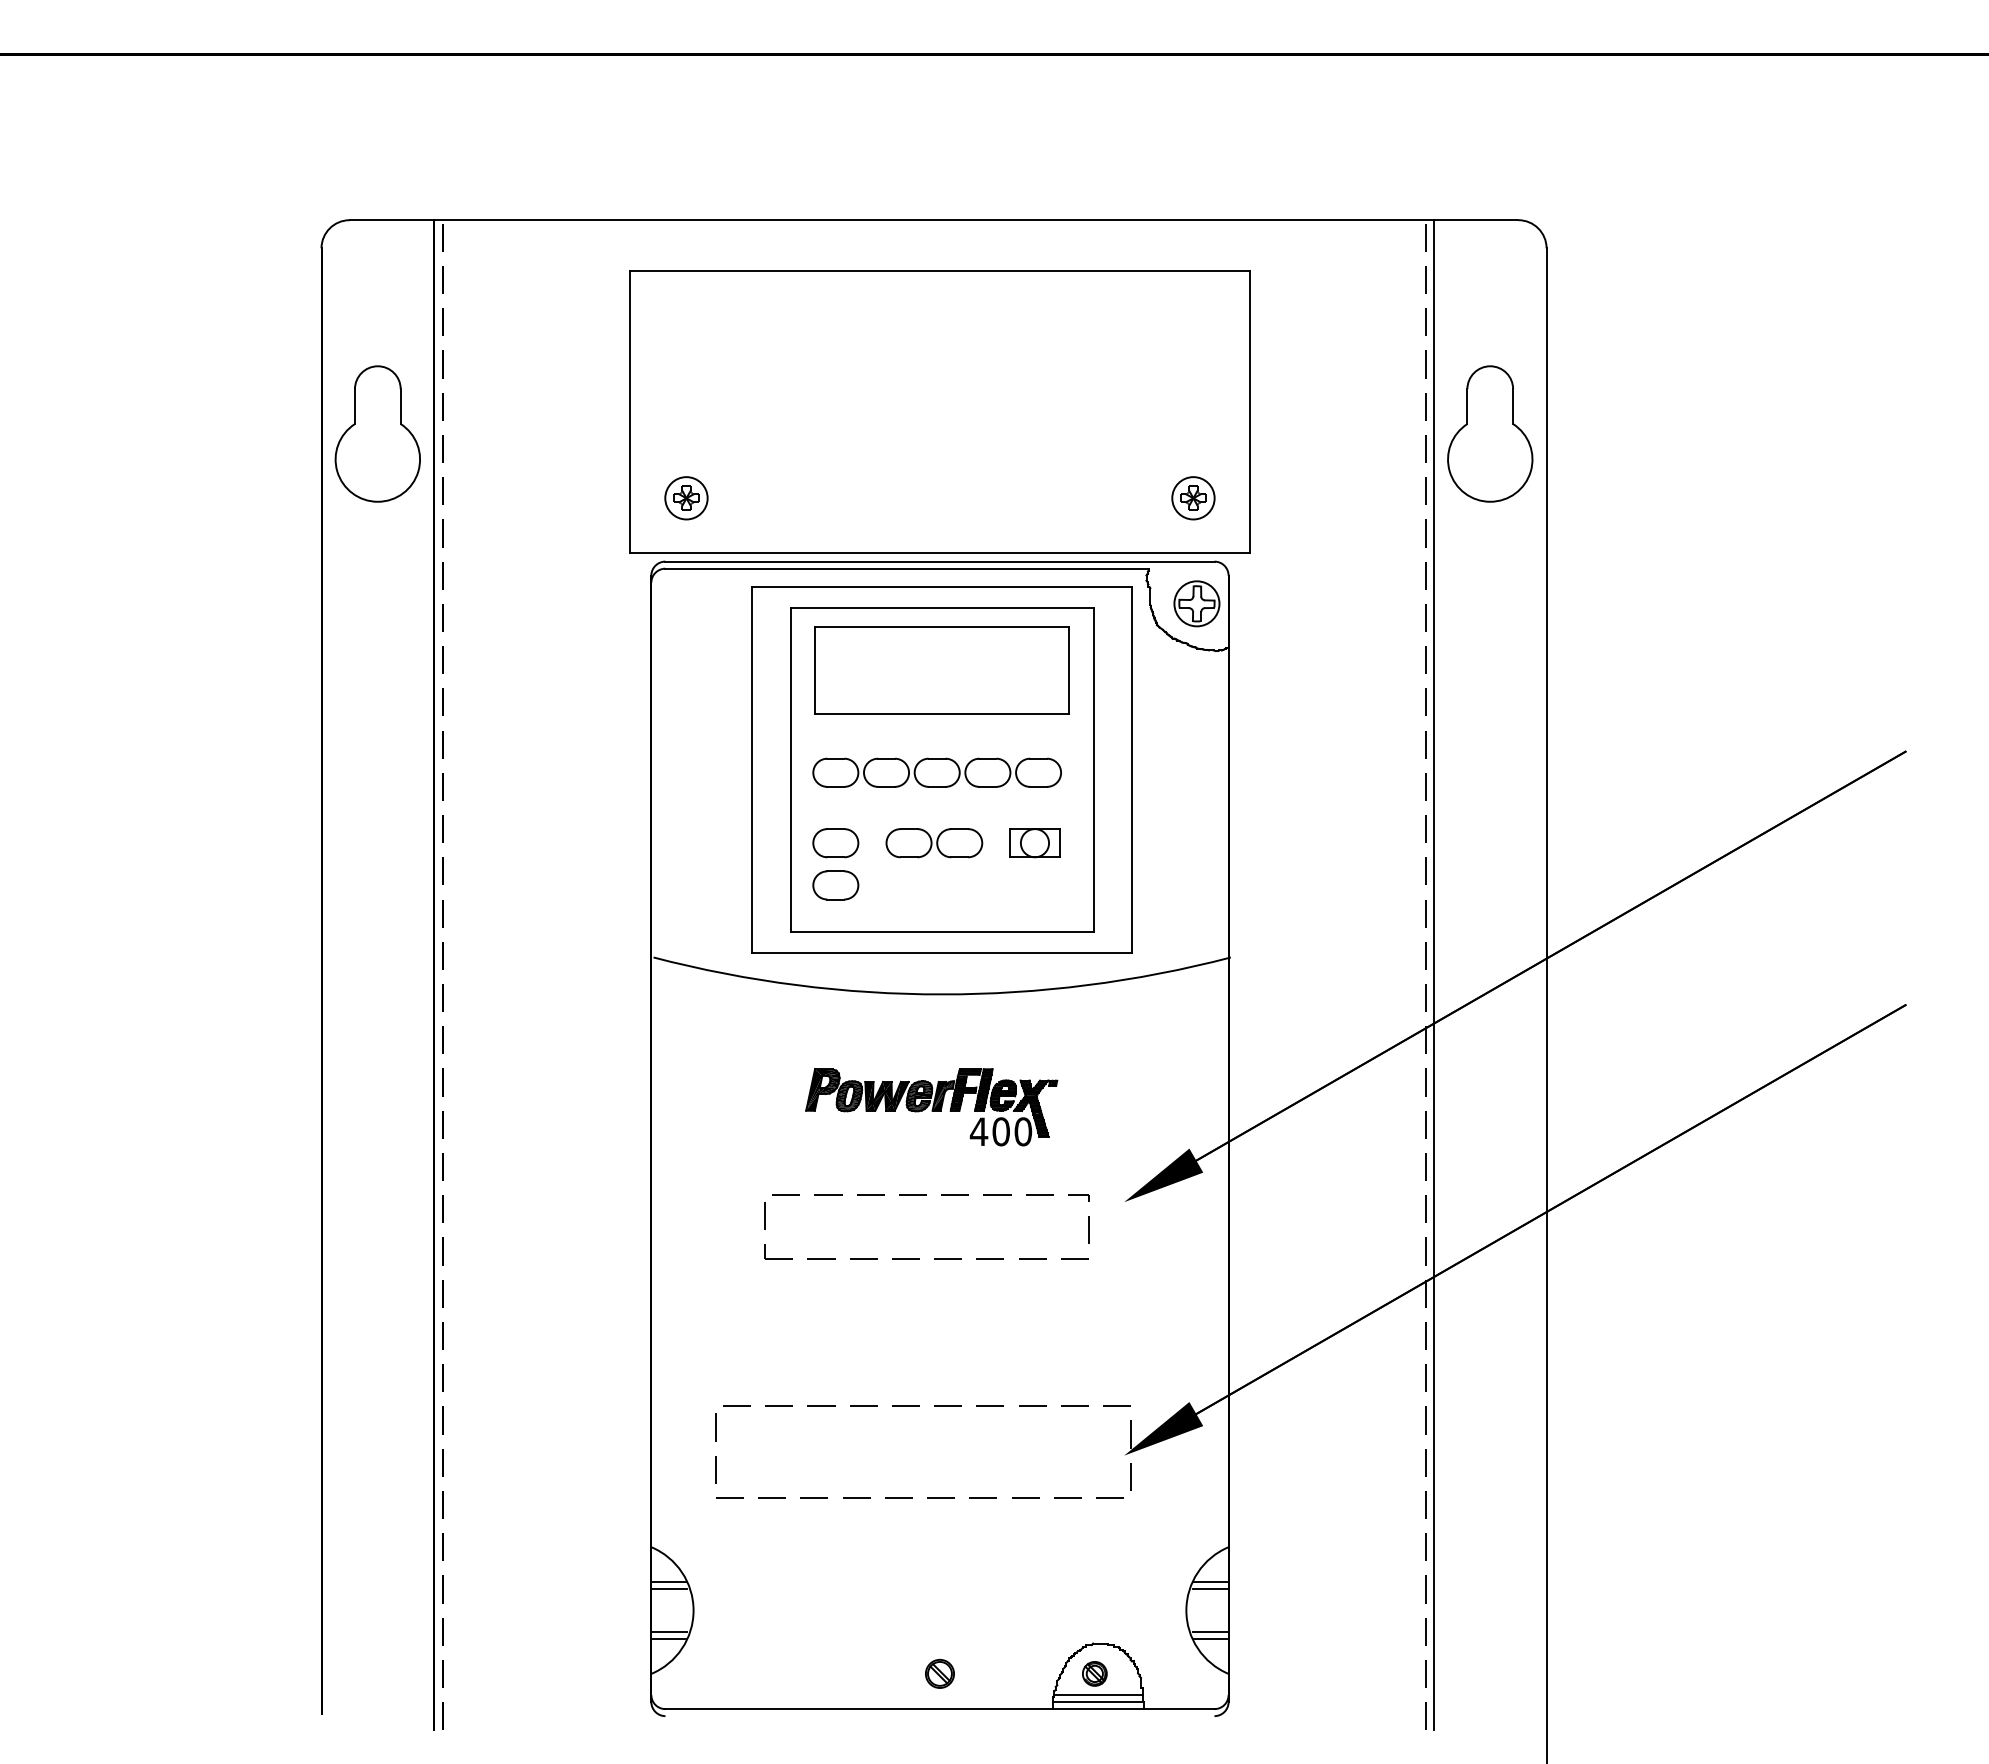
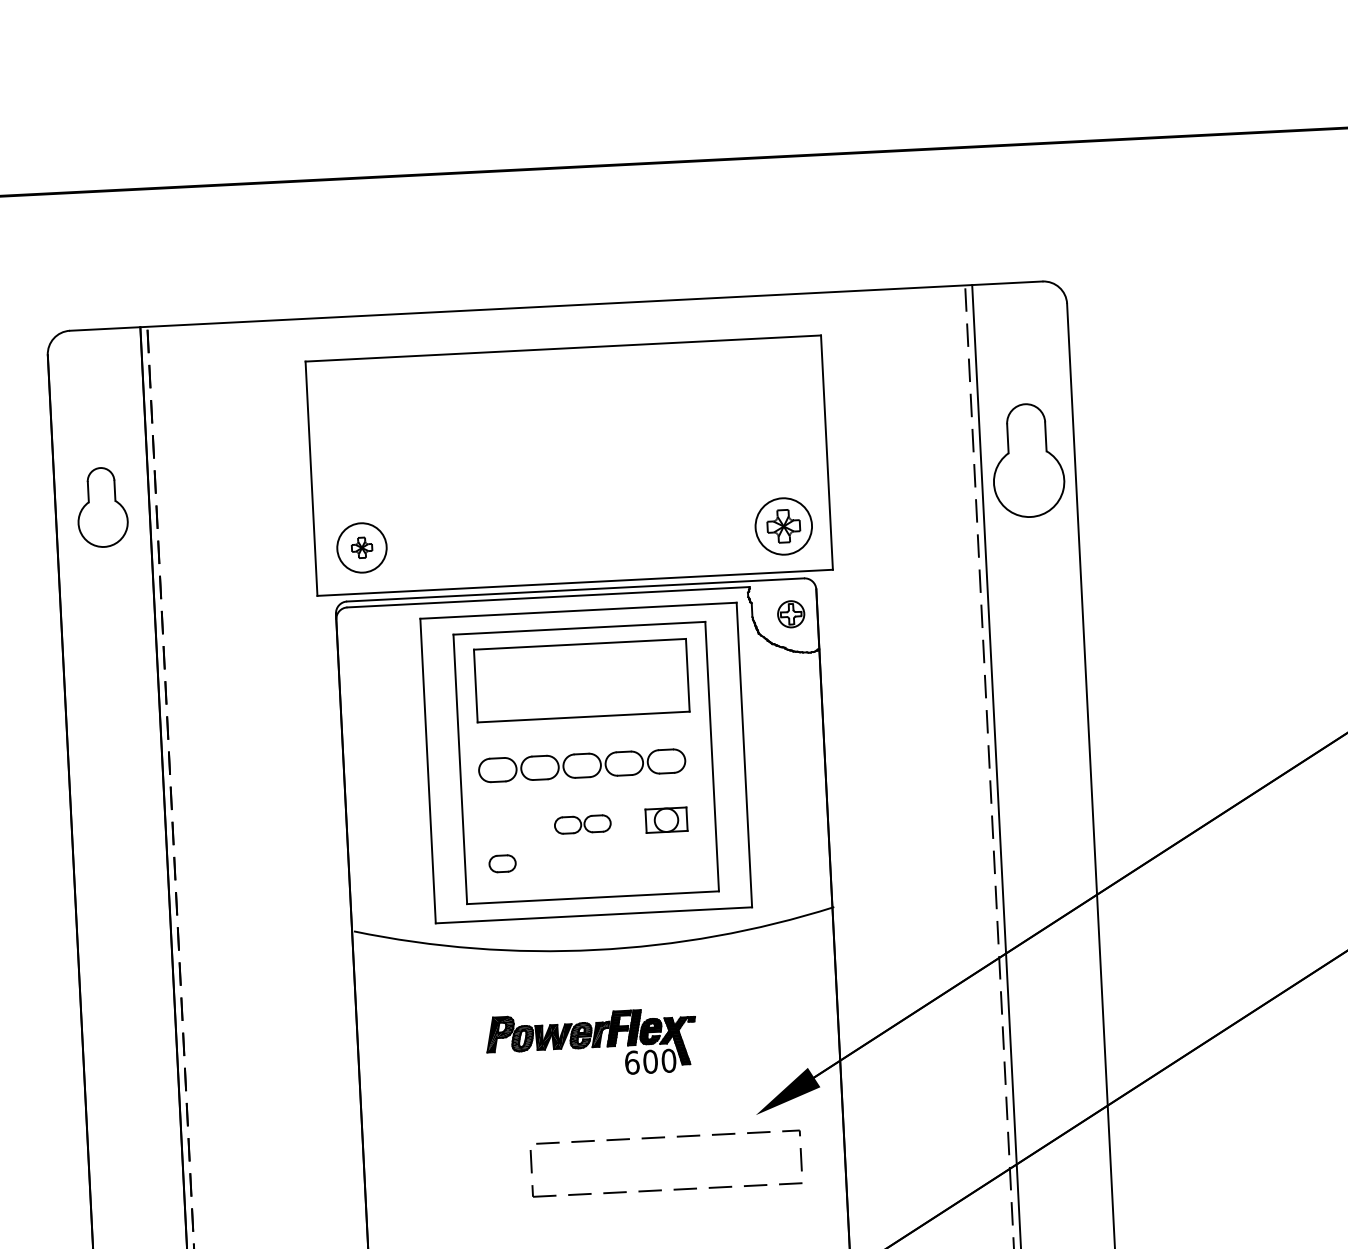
part: (377, 433) -> (102, 507), size x0.7
circle: (686, 498) -> (362, 548), size x1.4
part: (1193, 498) -> (783, 526), size x1.6
part: (1196, 603) -> (790, 613), size x0.7
part: (835, 843) -> (500, 828), removed
part: (934, 843) -> (582, 824), size x0.7
part: (835, 885) -> (502, 863), size x0.7
text: (978, 1131) -> (631, 1062), 400 -> 600
part: (926, 1195) -> (664, 1137), moved

